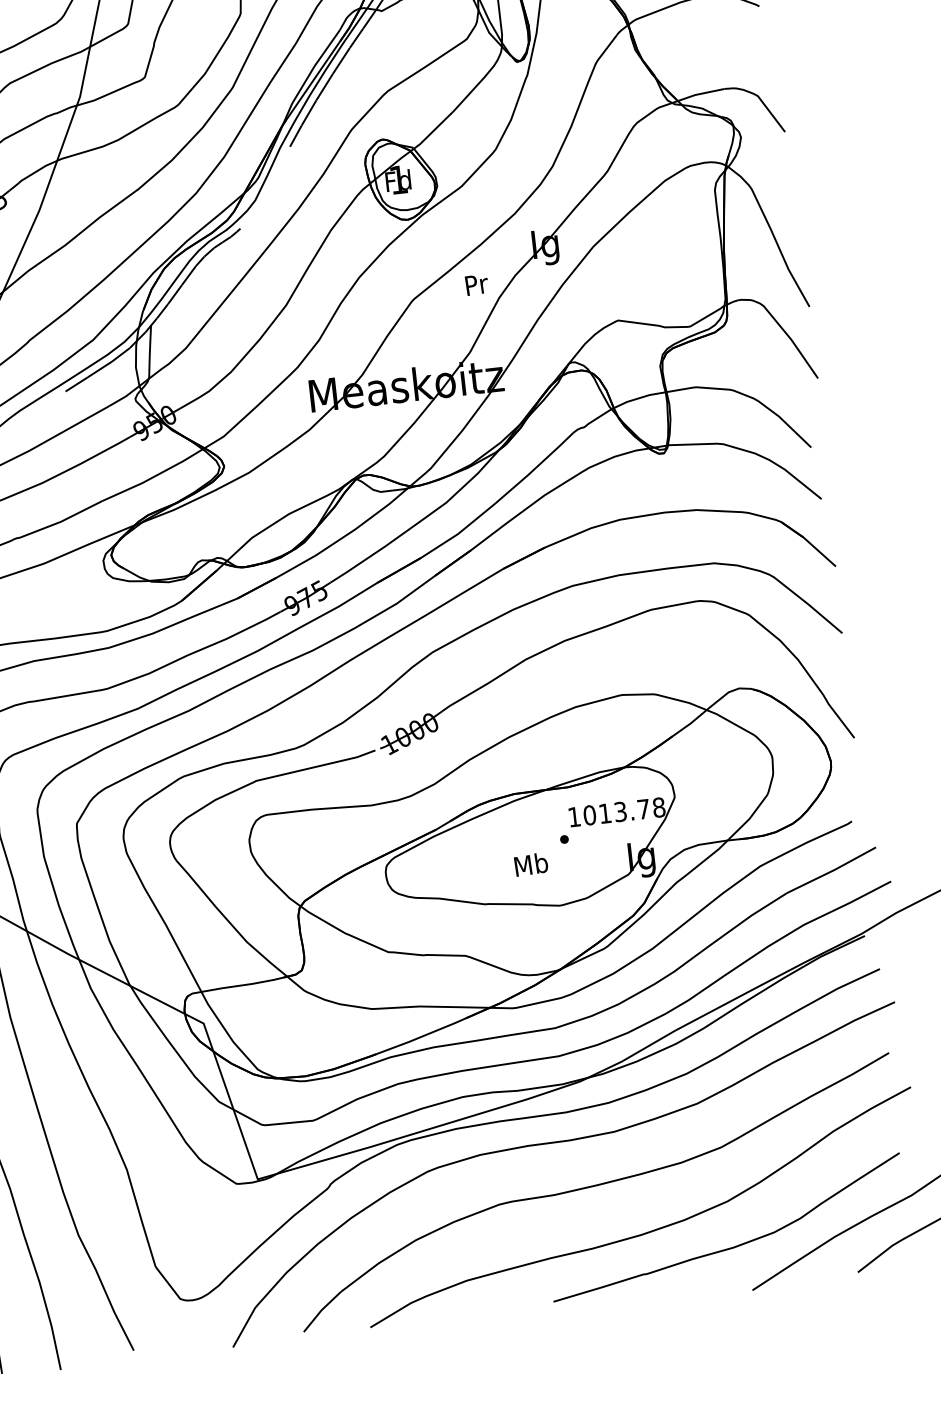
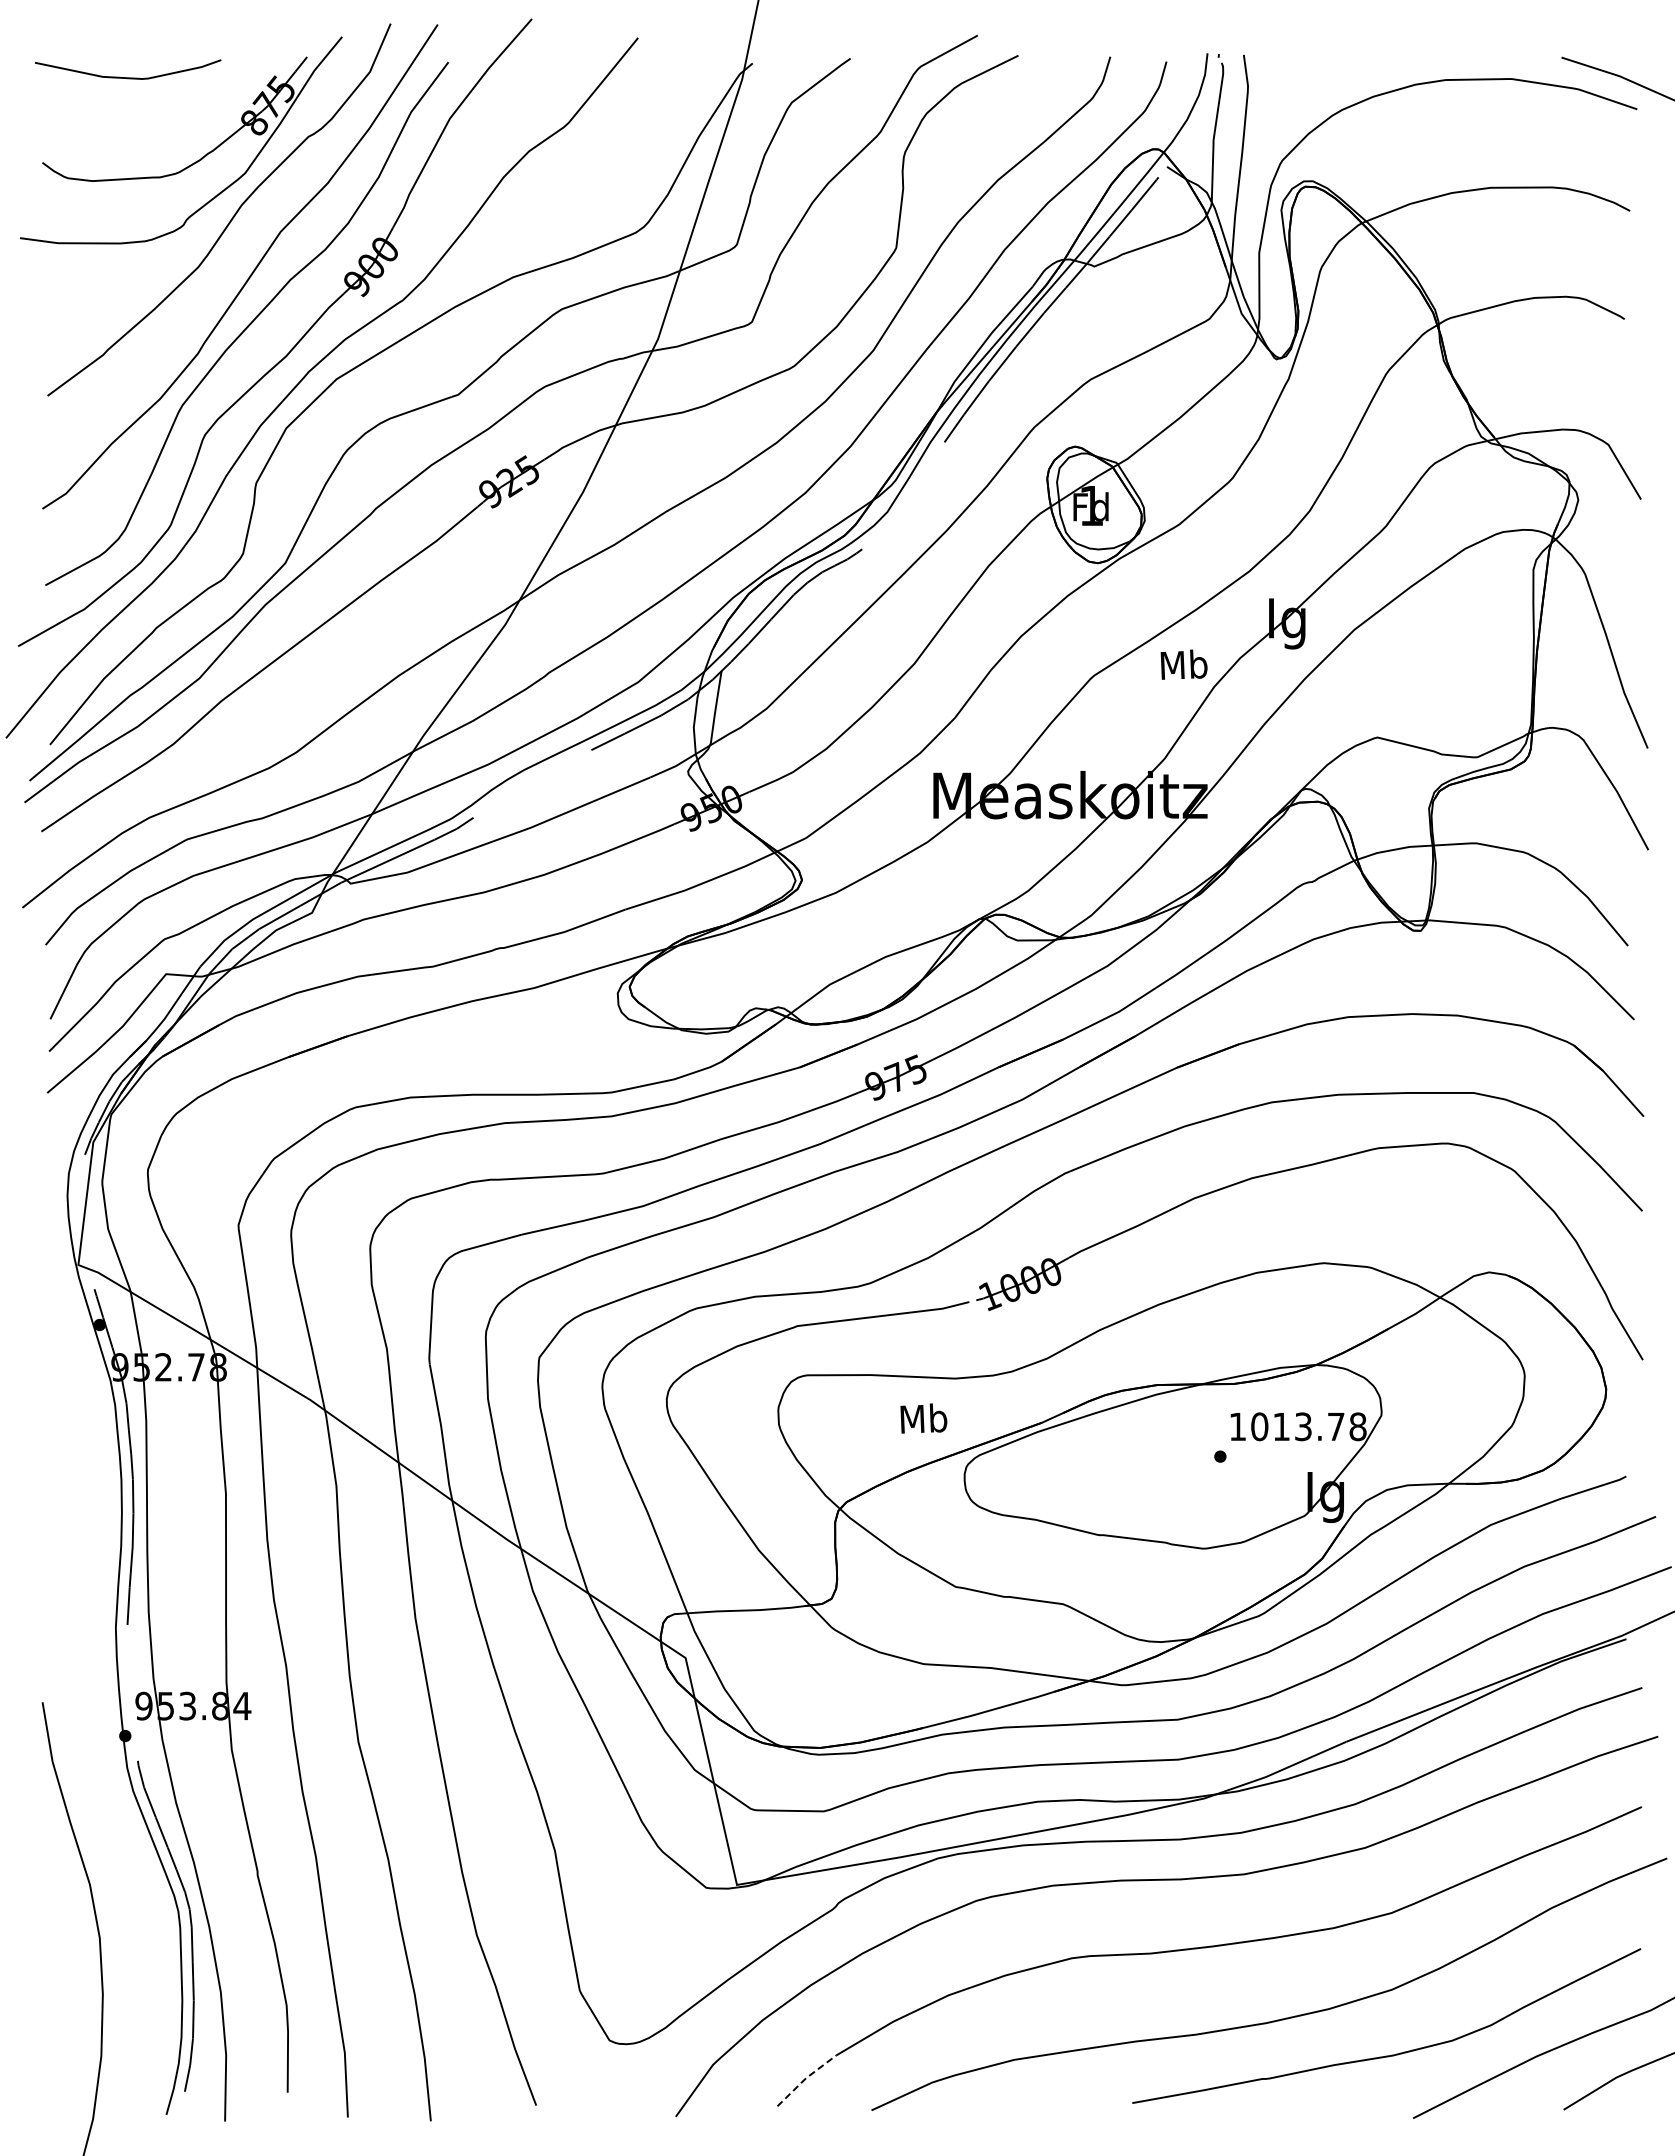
text: (475, 284) -> (1183, 664), Pr -> Mb
text: (530, 864) -> (923, 1418), moved
line: (321, 1310) -> (805, 2078), solid -> dashed

